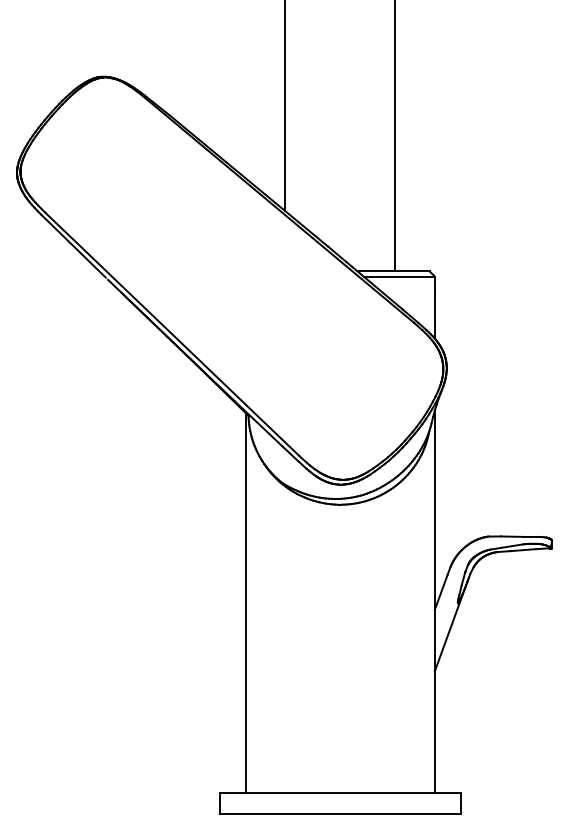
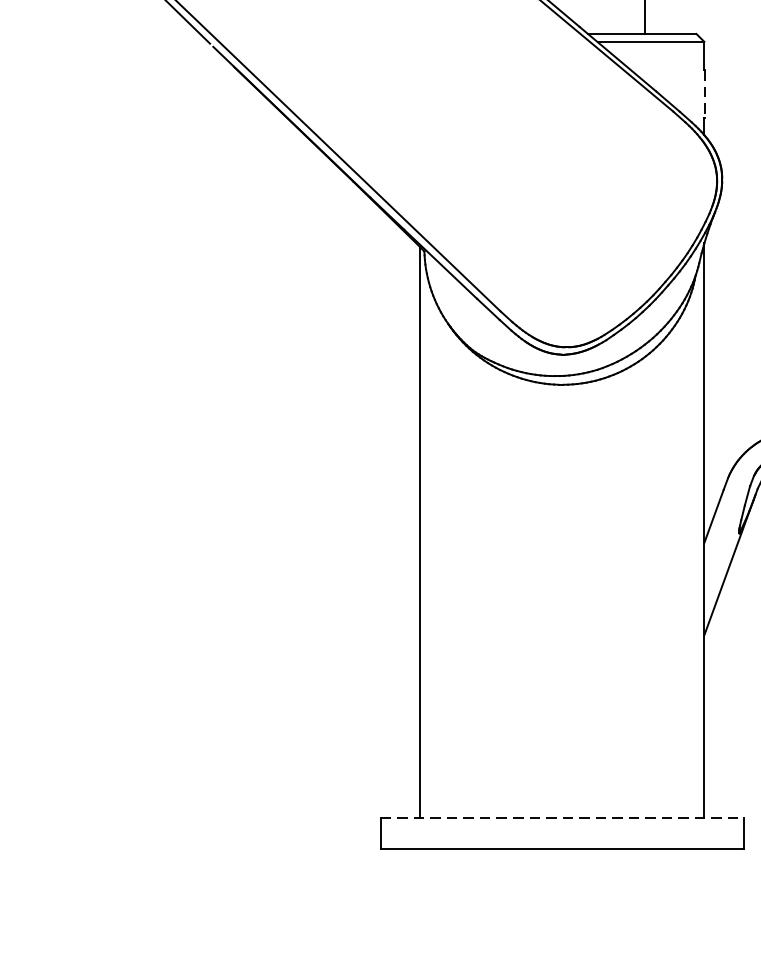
line: (434, 311) -> (703, 94), solid -> dashed
line: (340, 792) -> (562, 817), solid -> dashed

